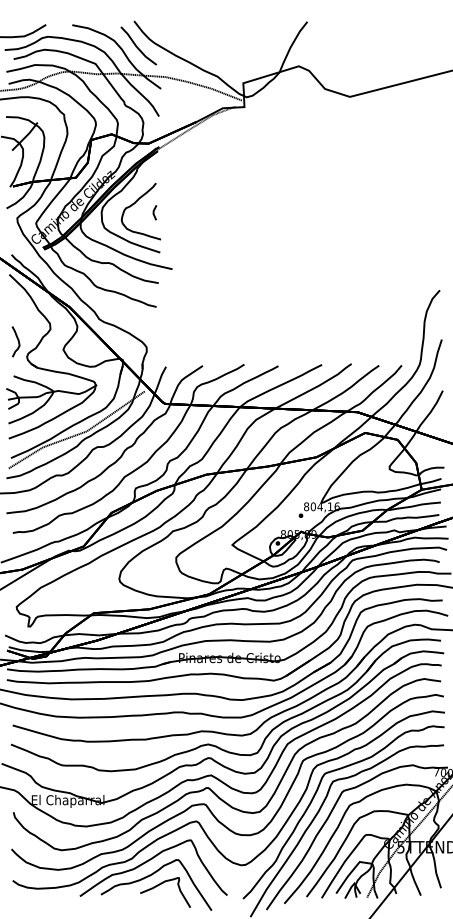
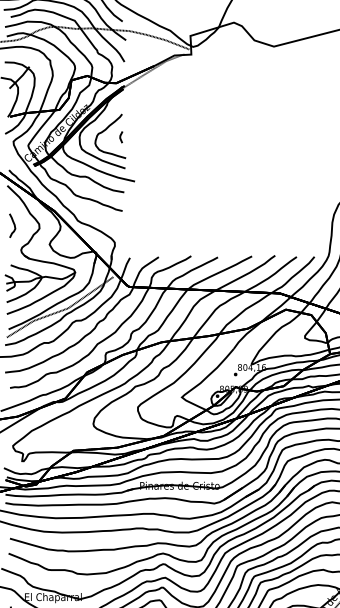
part: (15, 341) -> (12, 225), moved

